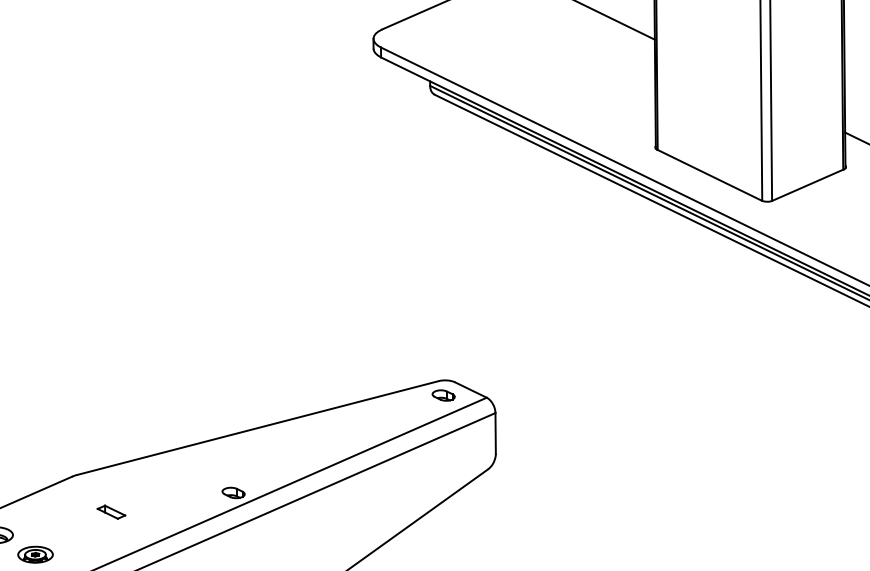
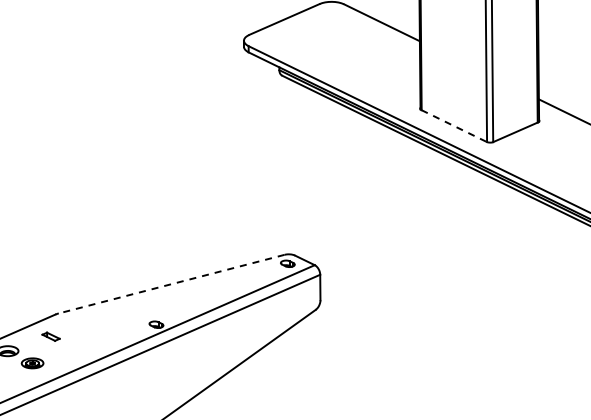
line: (710, 175) -> (454, 126), solid -> dashed
line: (257, 428) -> (171, 284), solid -> dashed
part: (110, 511) -> (50, 336), moved

